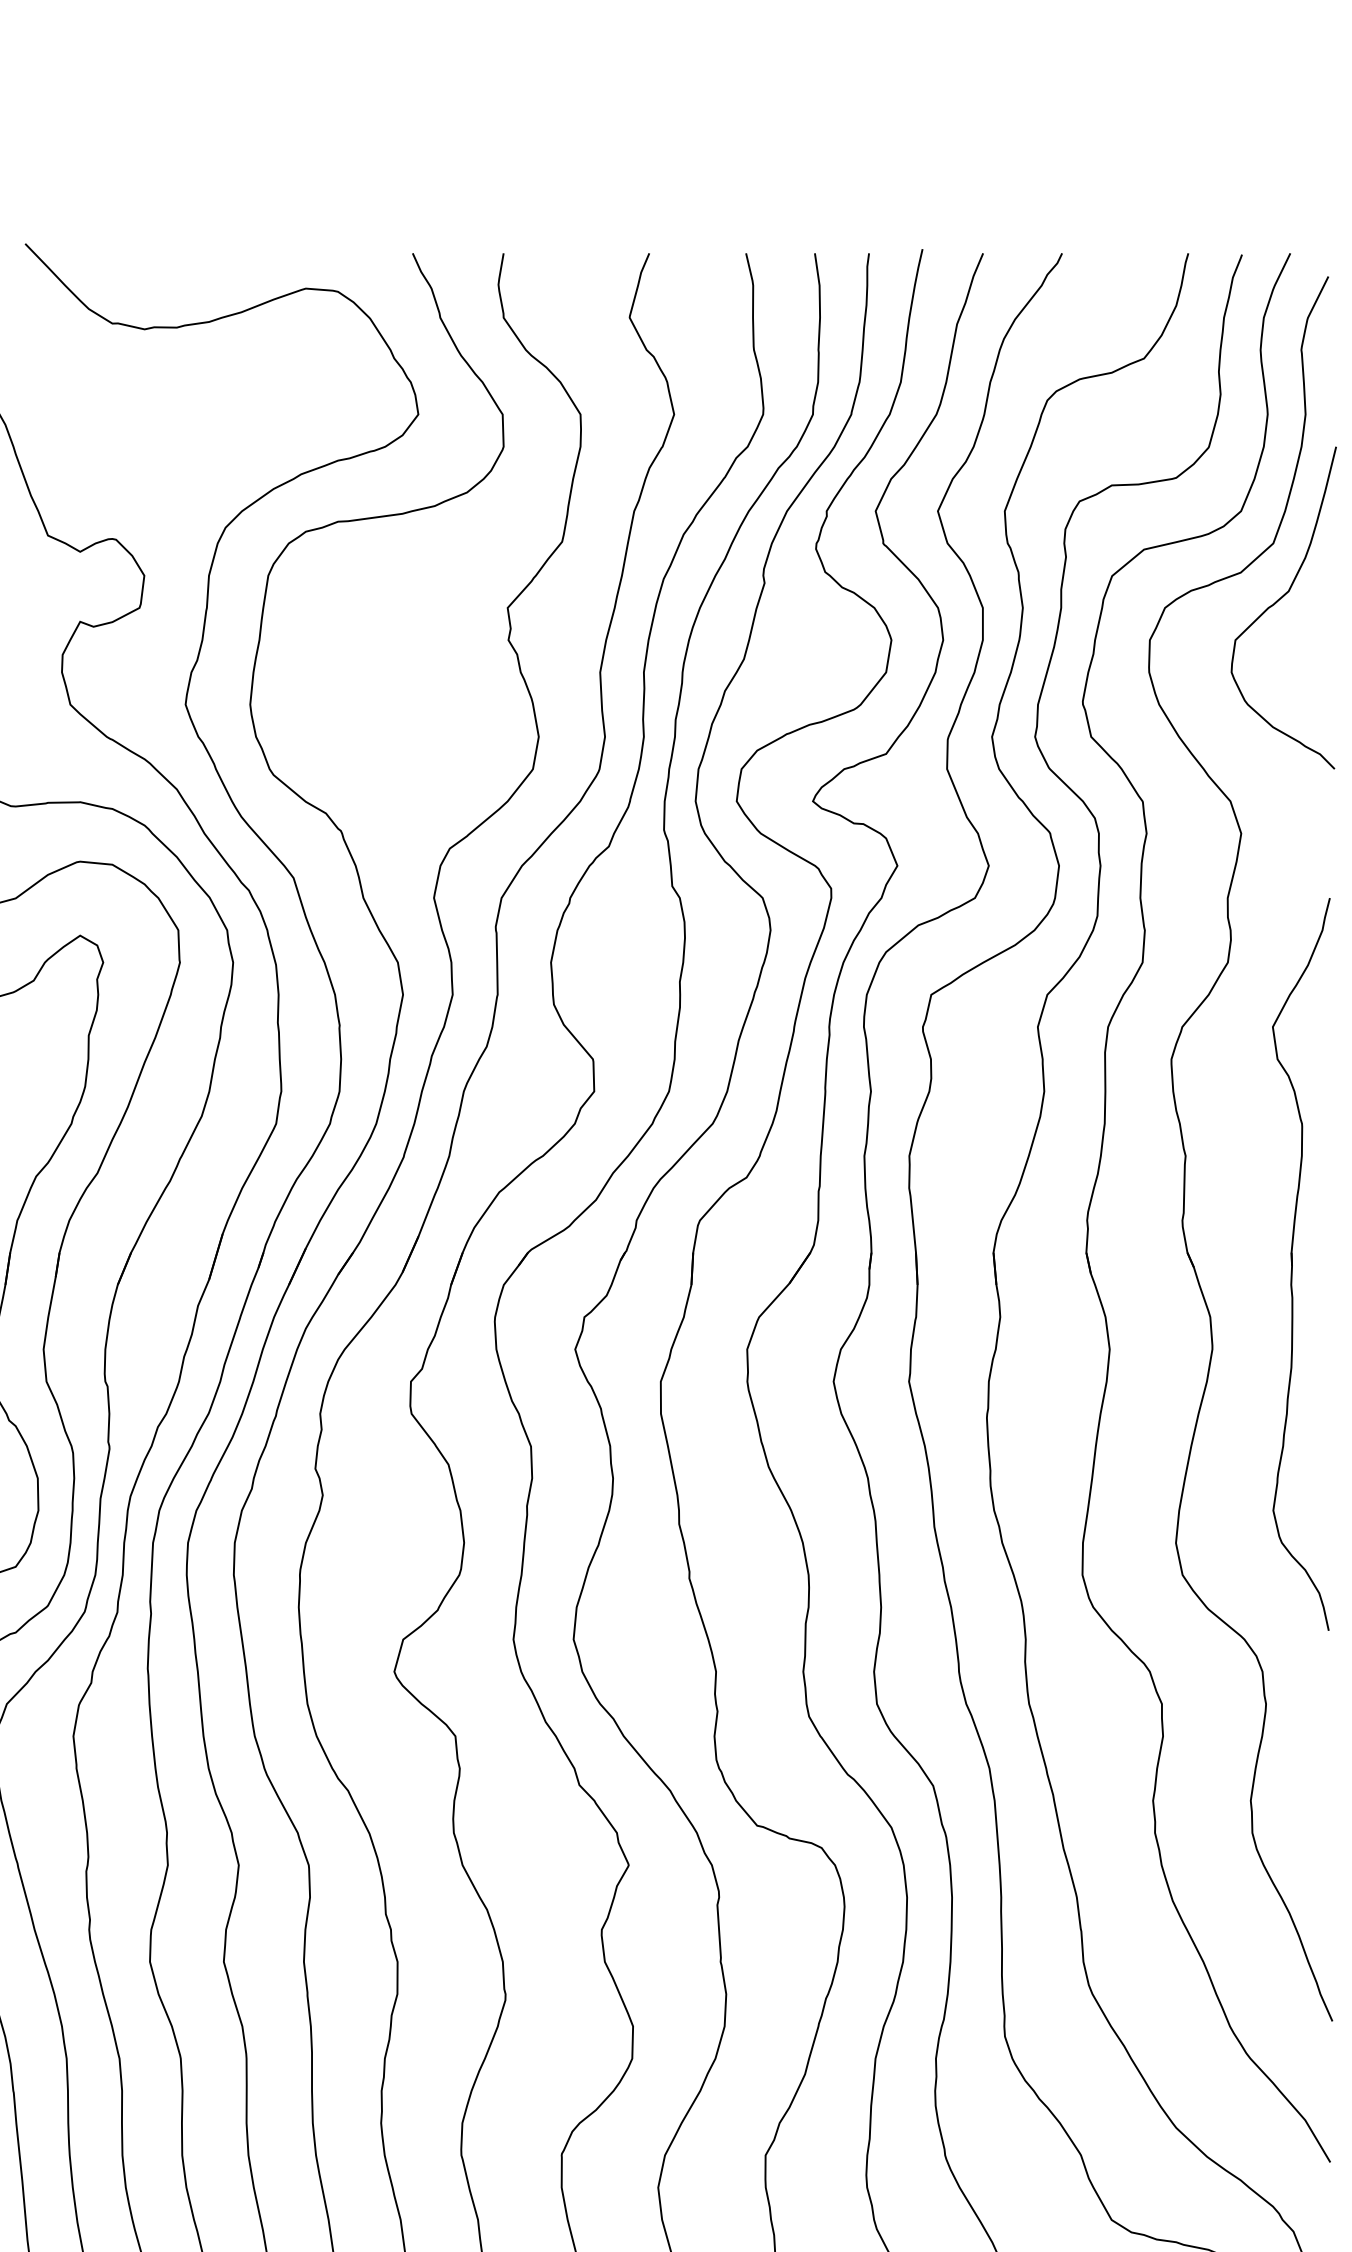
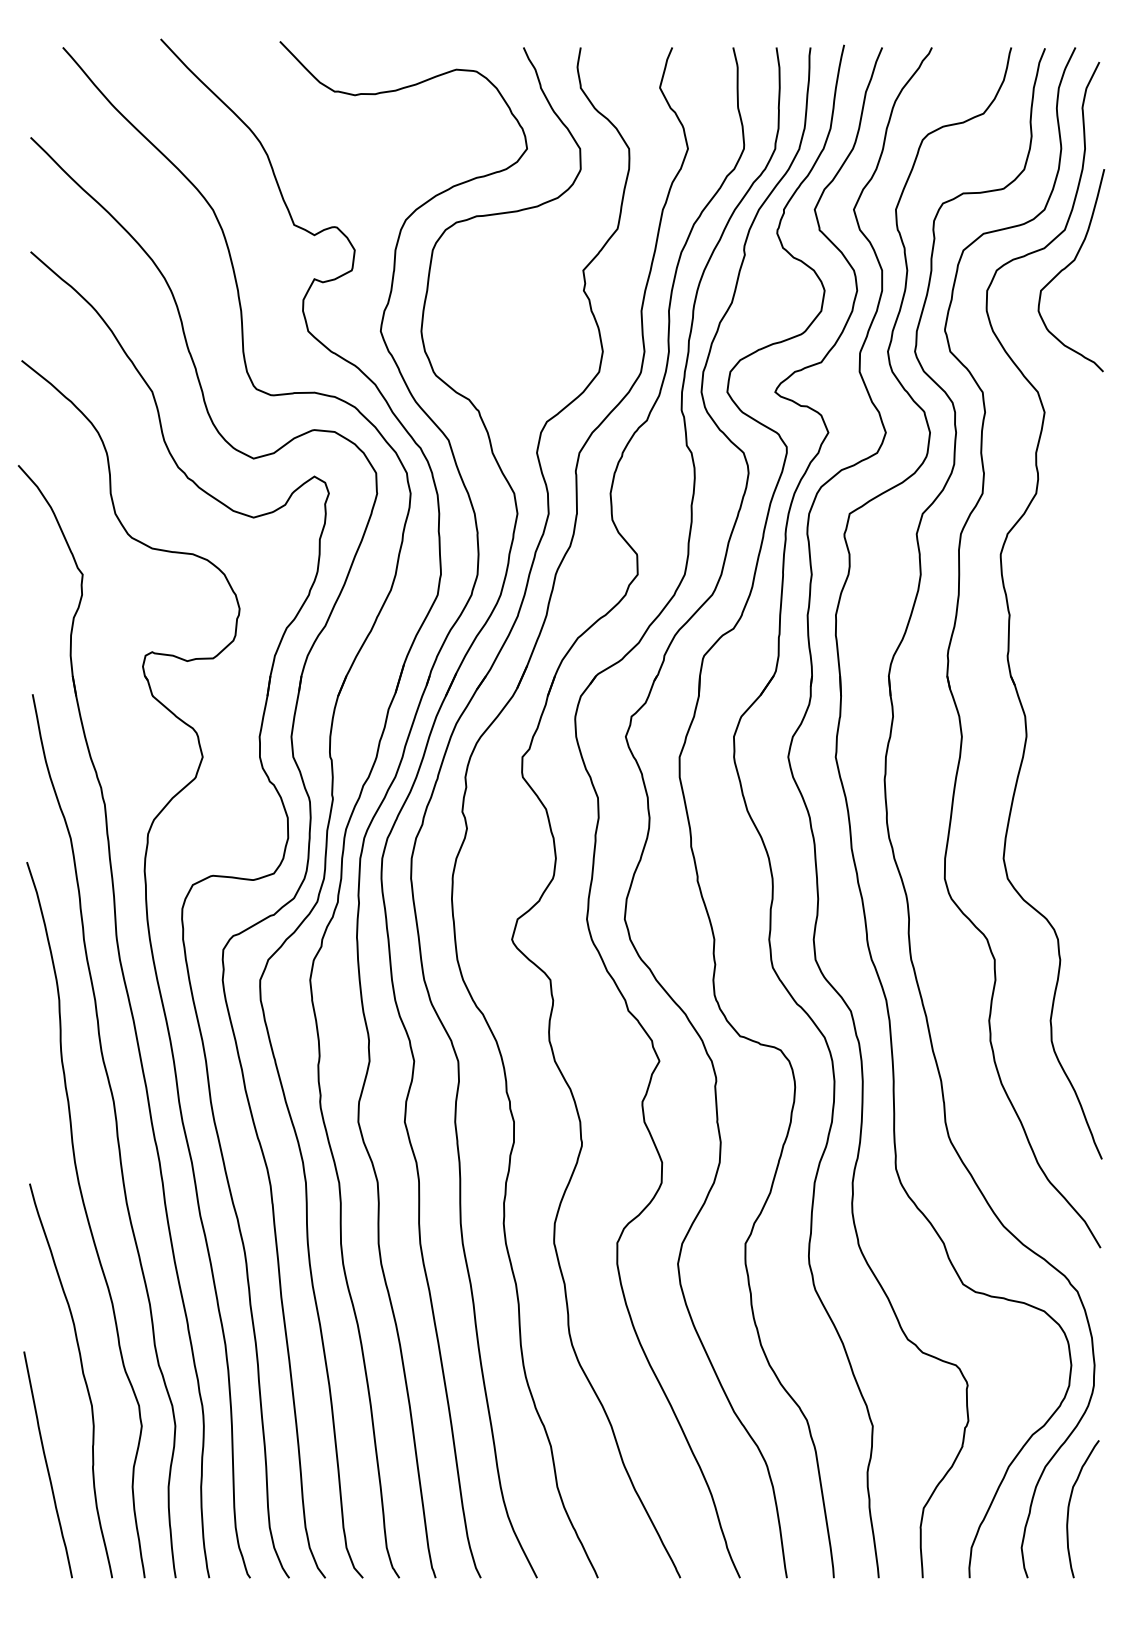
part: (1301, 1263) -> (1082, 682), removed

